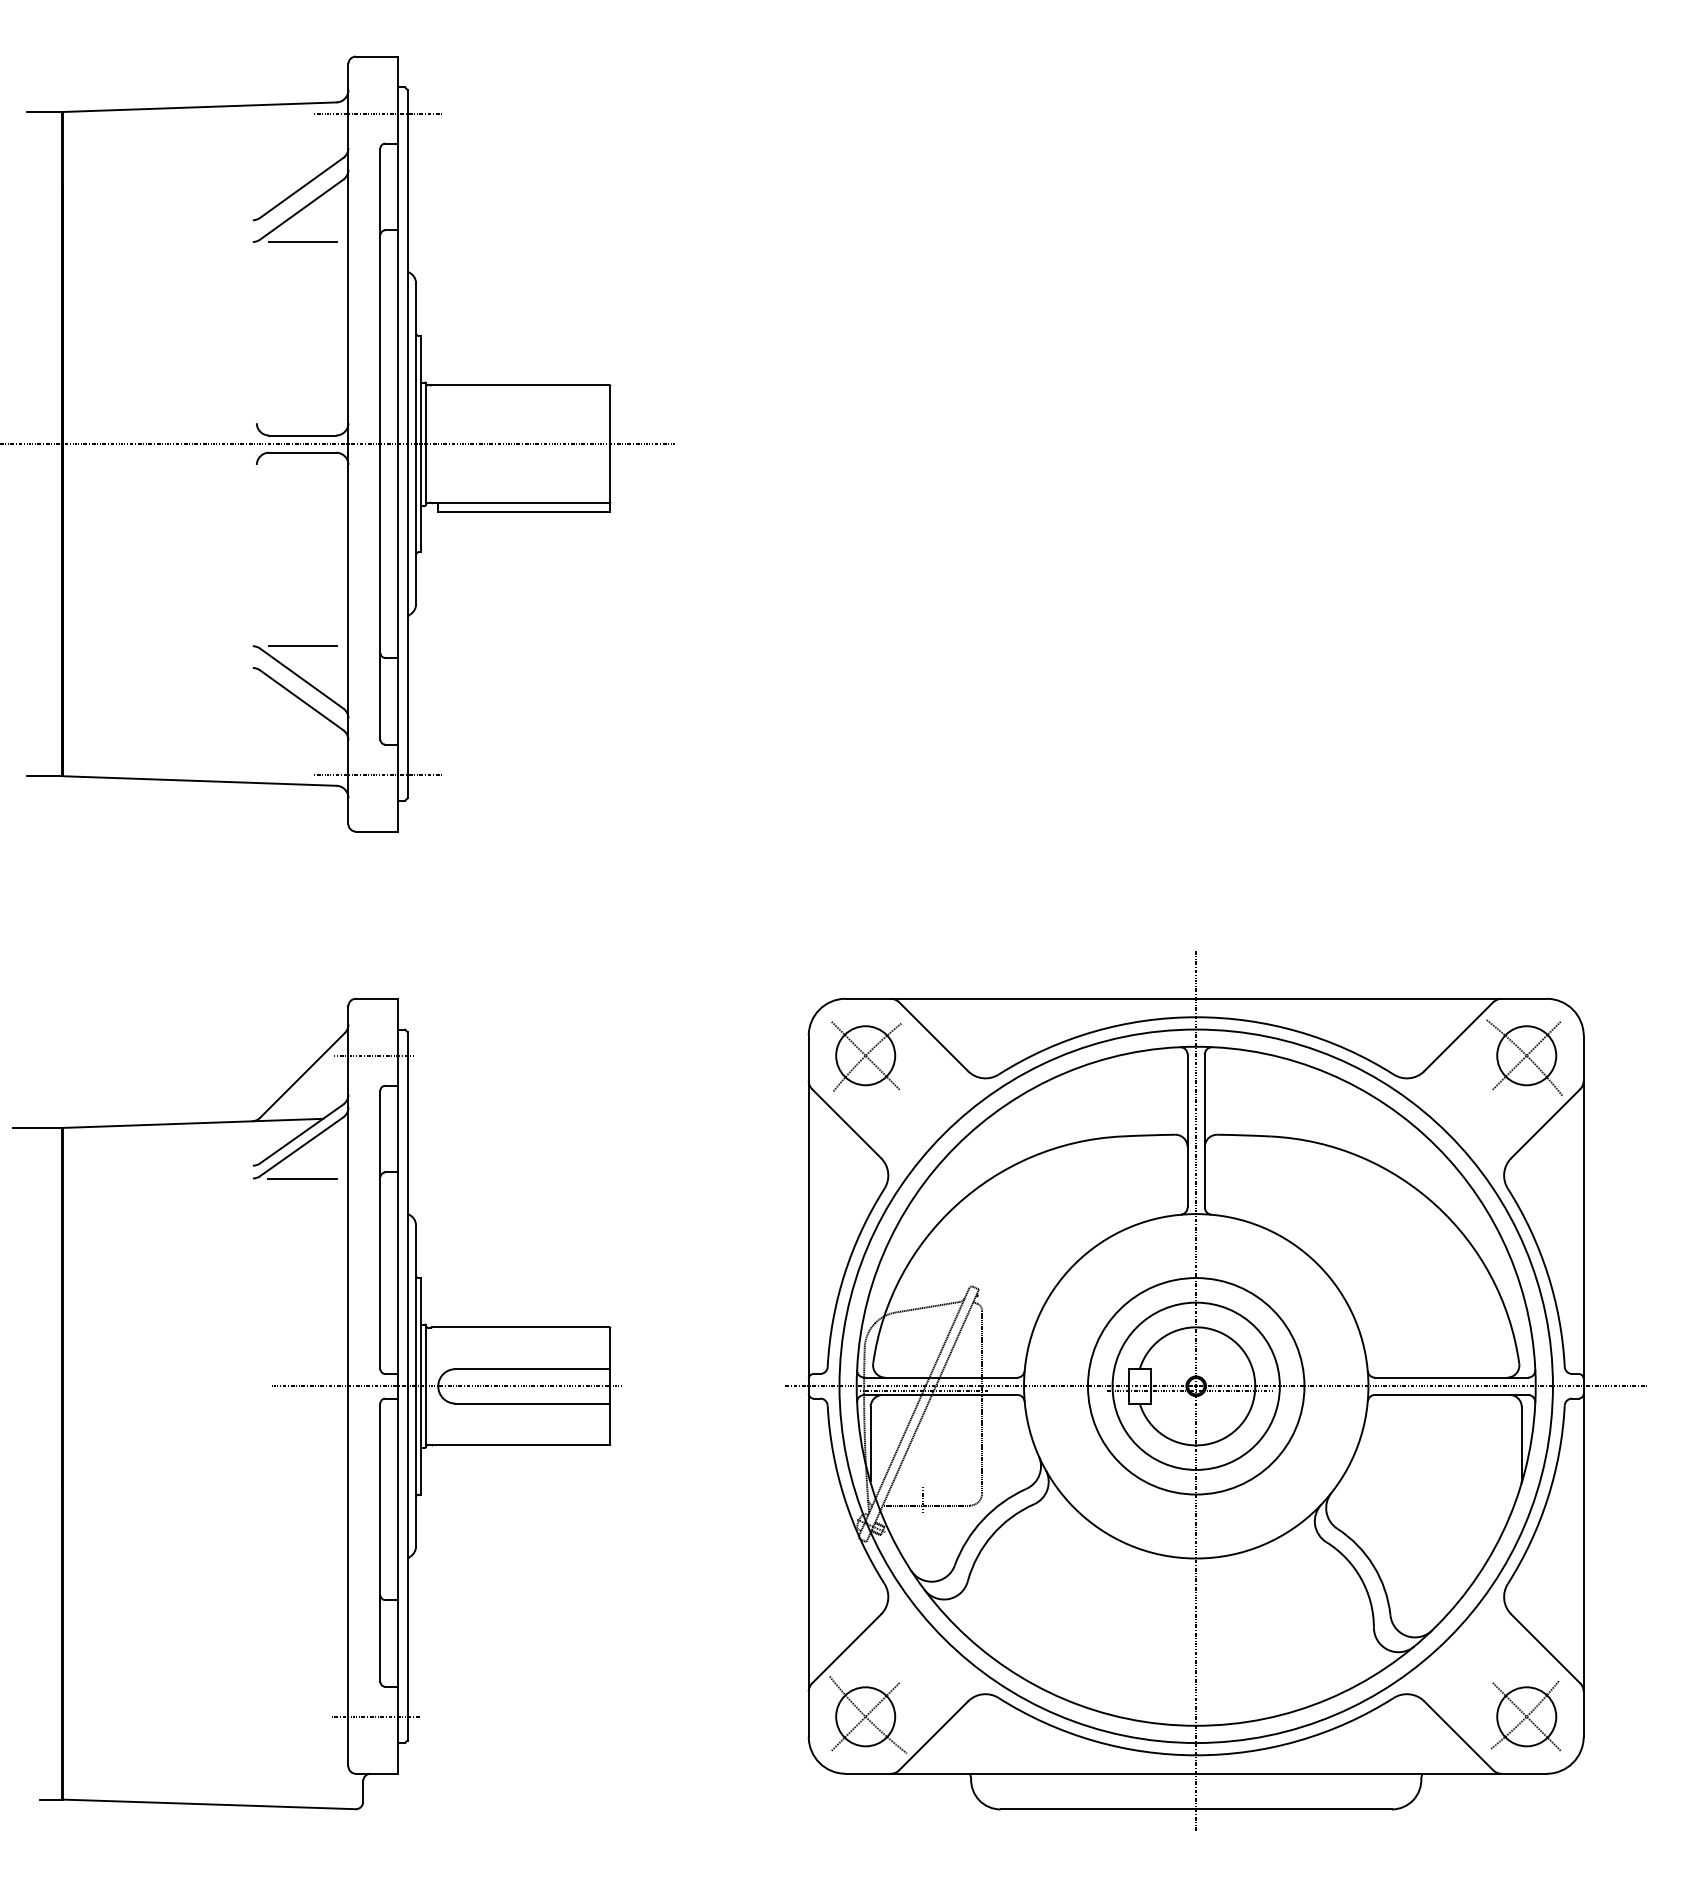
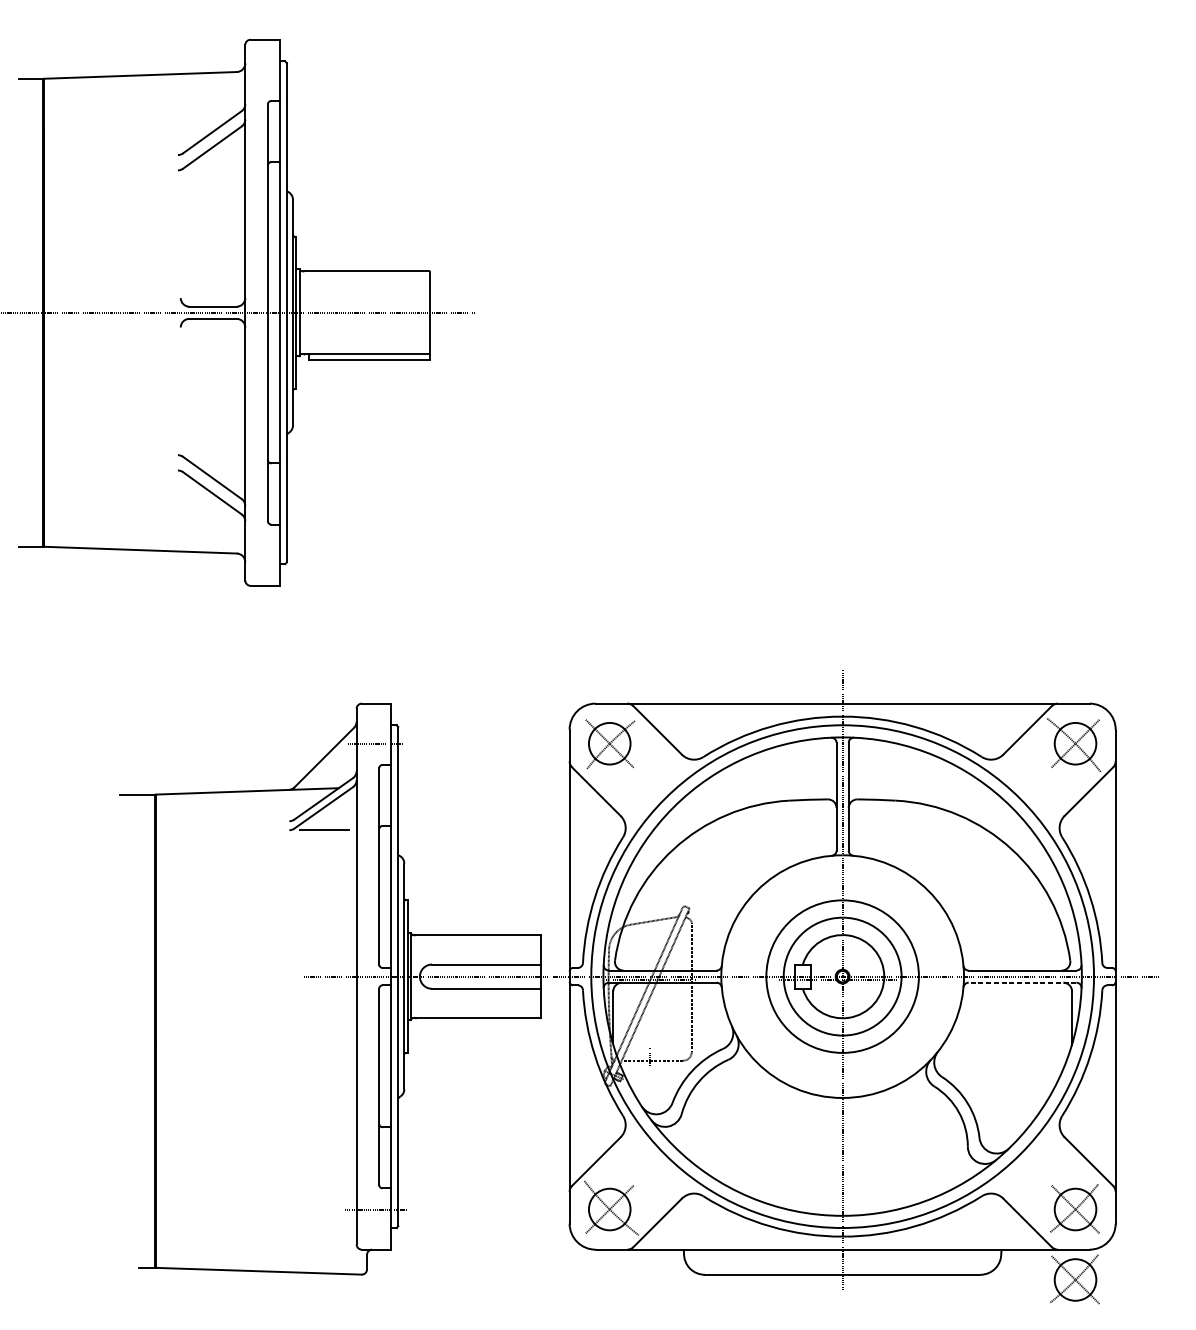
line: (377, 113) -> (265, 79), removed
line: (302, 242) -> (212, 170), removed
line: (302, 646) -> (212, 455), removed
line: (377, 774) -> (265, 545), removed
line: (1451, 1394) -> (1022, 982), solid -> dashed
part: (316, 1404) -> (334, 989), moved
part: (1525, 1815) -> (1074, 1279), added

